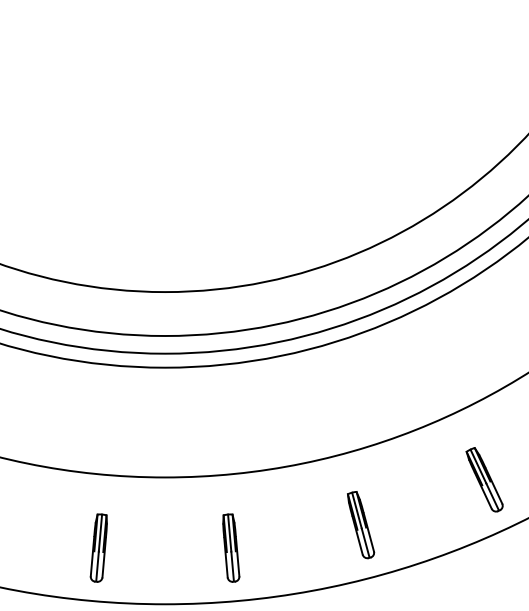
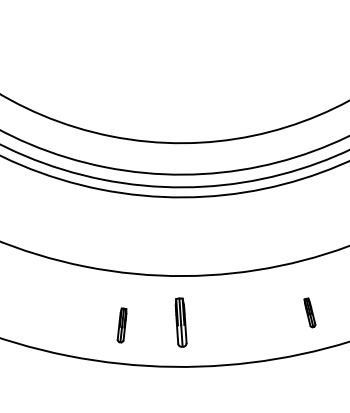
part: (484, 479) -> (309, 312), size x0.6
part: (361, 525) -> (181, 322), moved
part: (98, 547) -> (29, 306), removed
part: (231, 547) -> (122, 325), size x0.7

